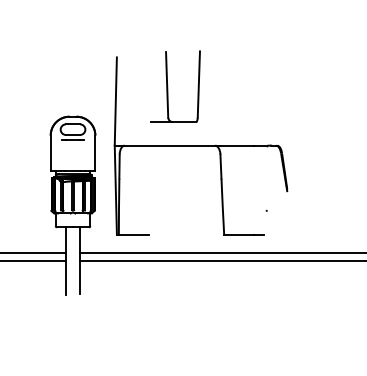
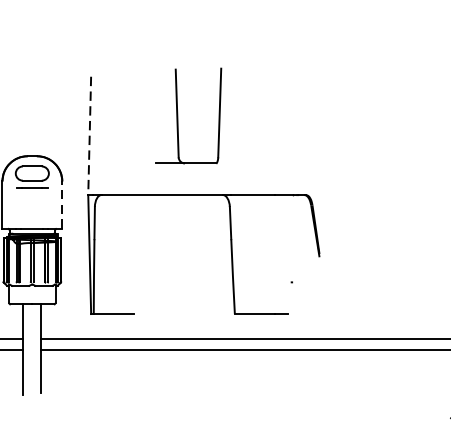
part: (168, 86) -> (179, 115), moved
line: (115, 102) -> (89, 137), solid -> dashed
line: (95, 153) -> (62, 205), solid -> dashed

